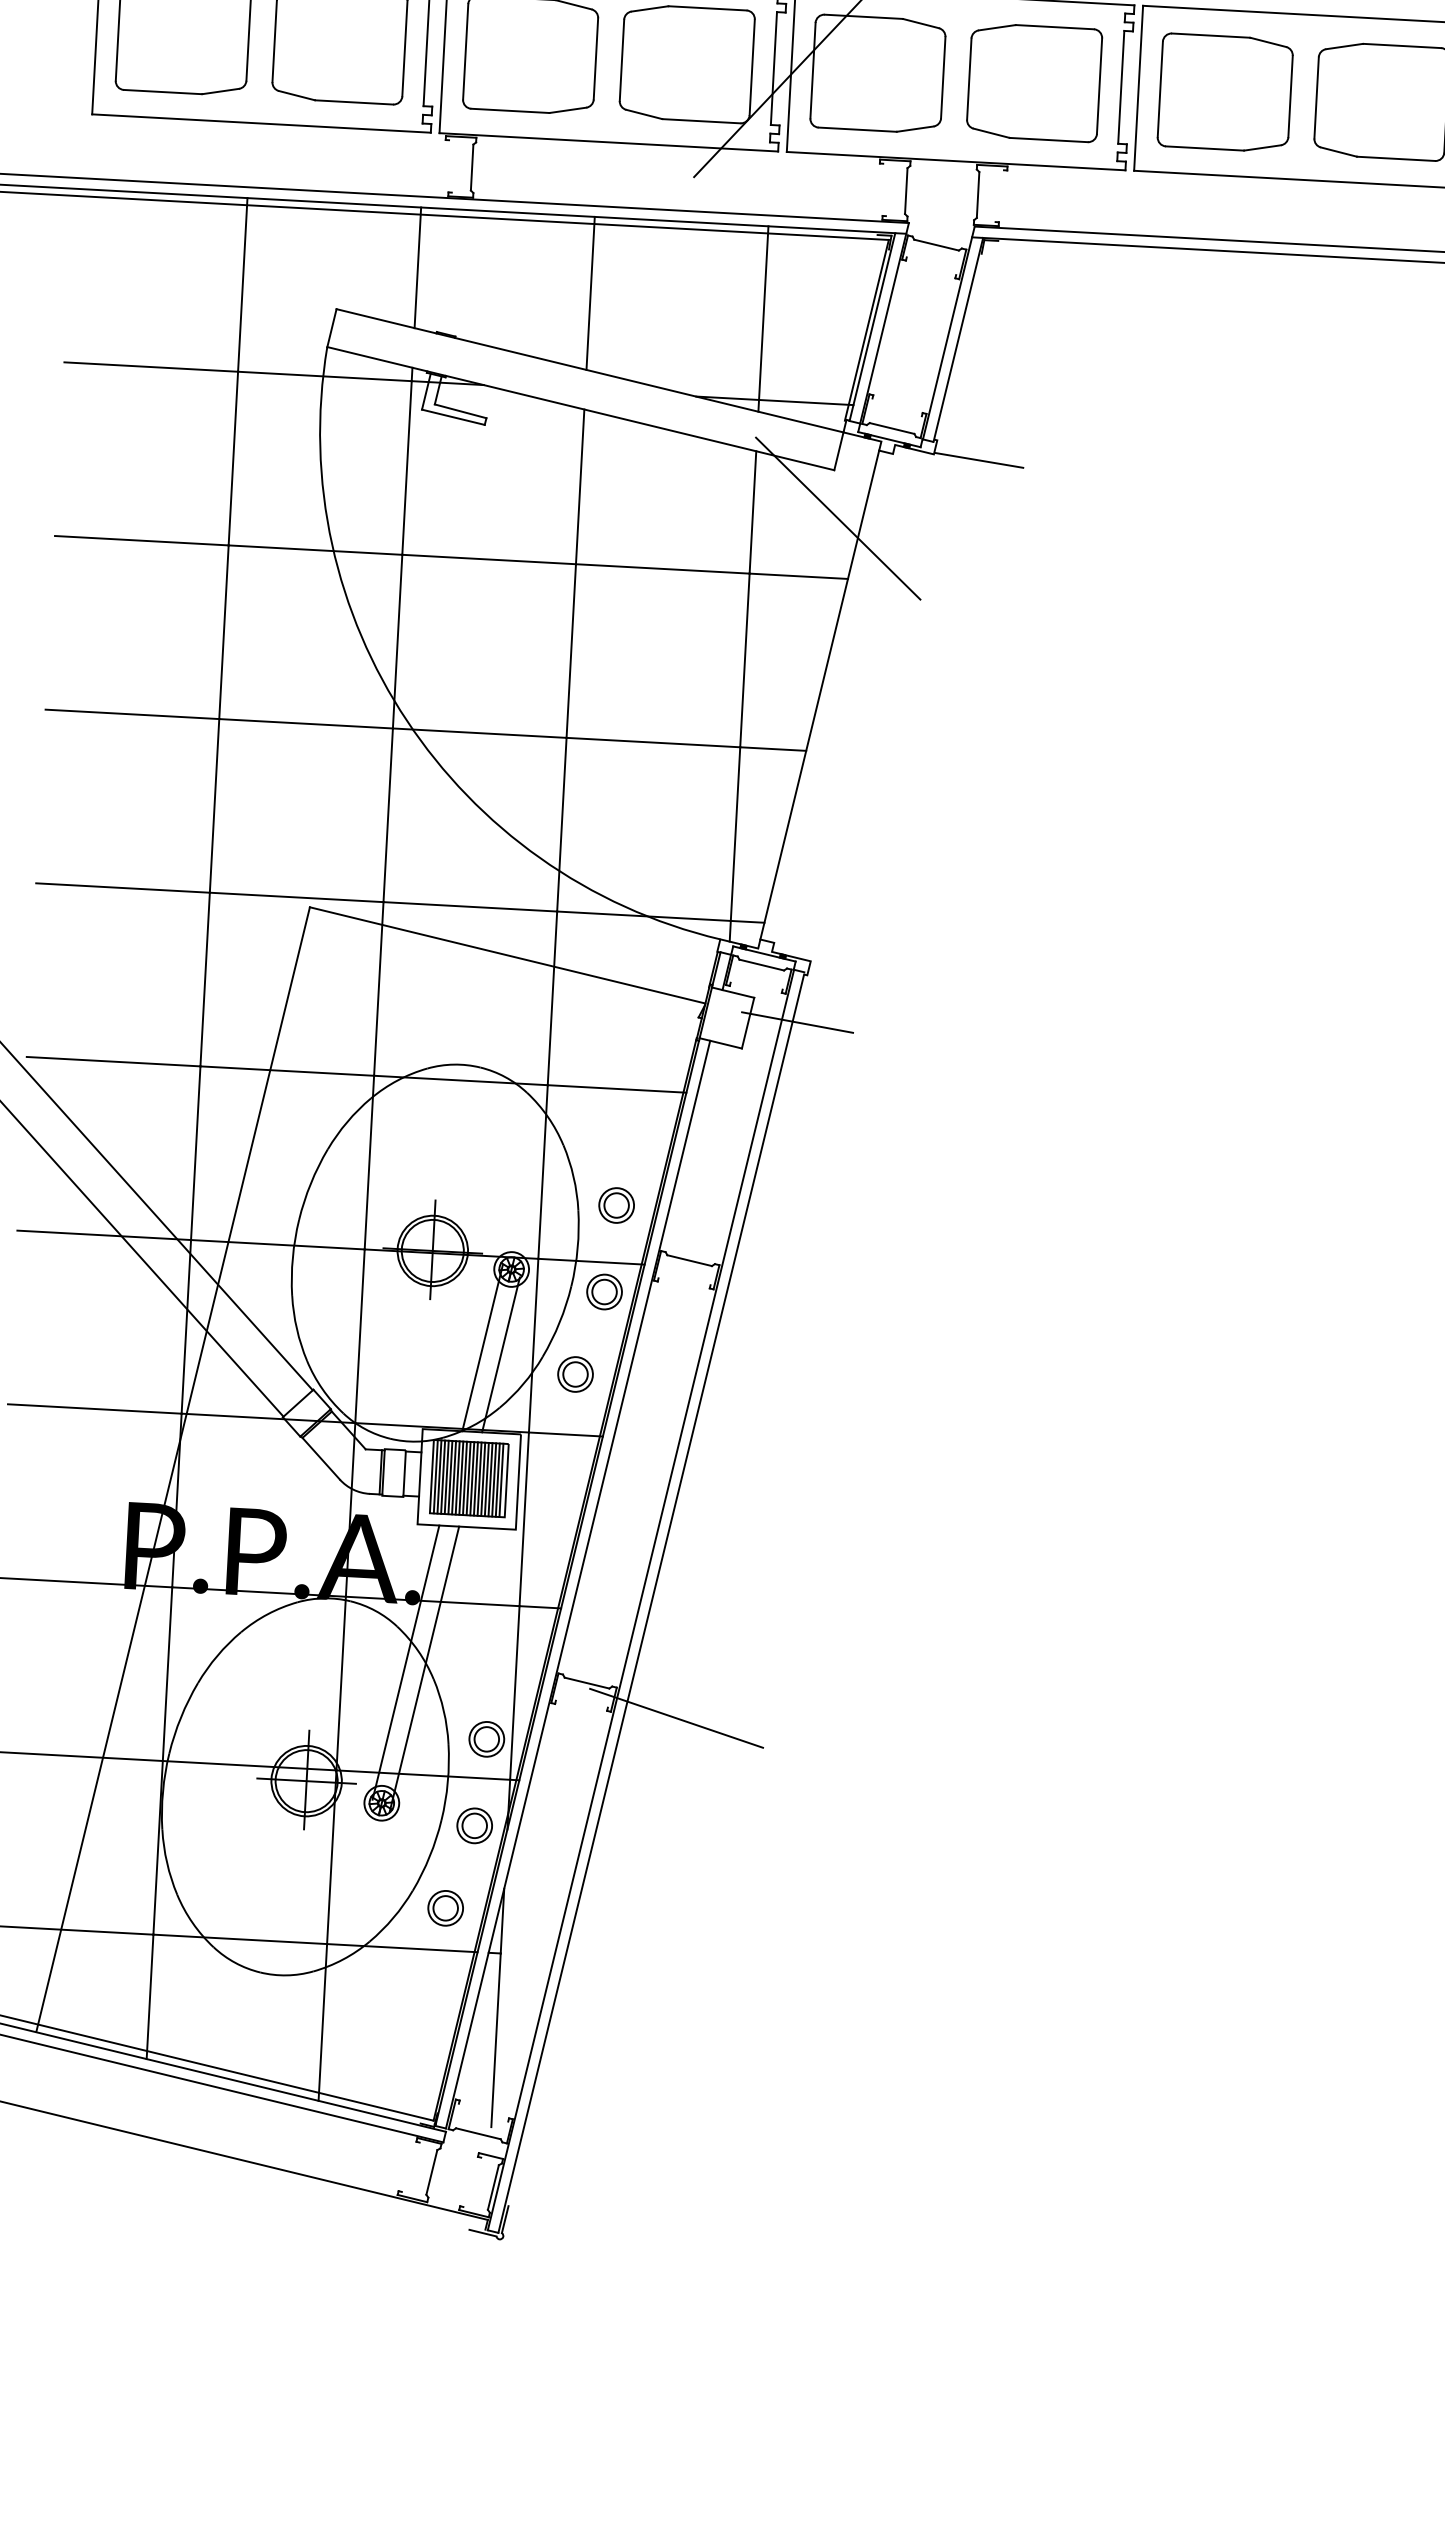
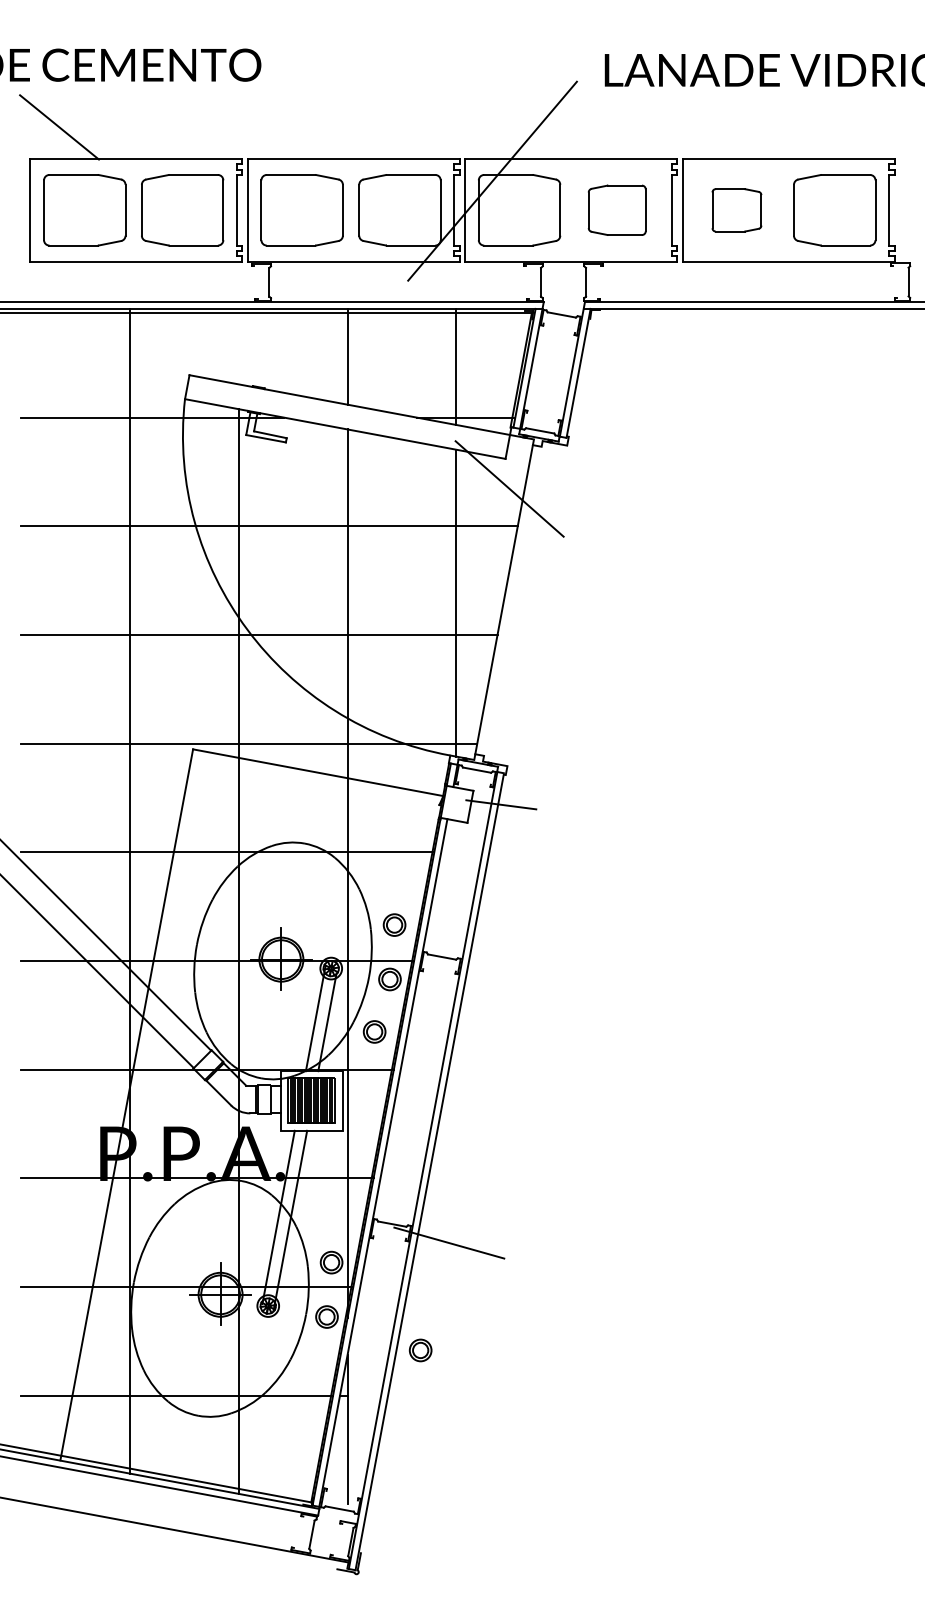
part: (1033, 82) -> (616, 210), size x0.7
part: (1224, 93) -> (736, 210), size x0.6
line: (417, 267) -> (238, 346), removed
line: (978, 459) -> (595, 447), removed
part: (445, 1908) -> (420, 1350), moved

